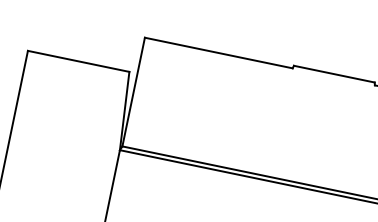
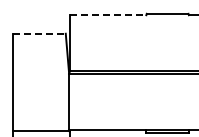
line: (219, 53) -> (108, 15), solid -> dashed
line: (80, 61) -> (40, 33), solid -> dashed

